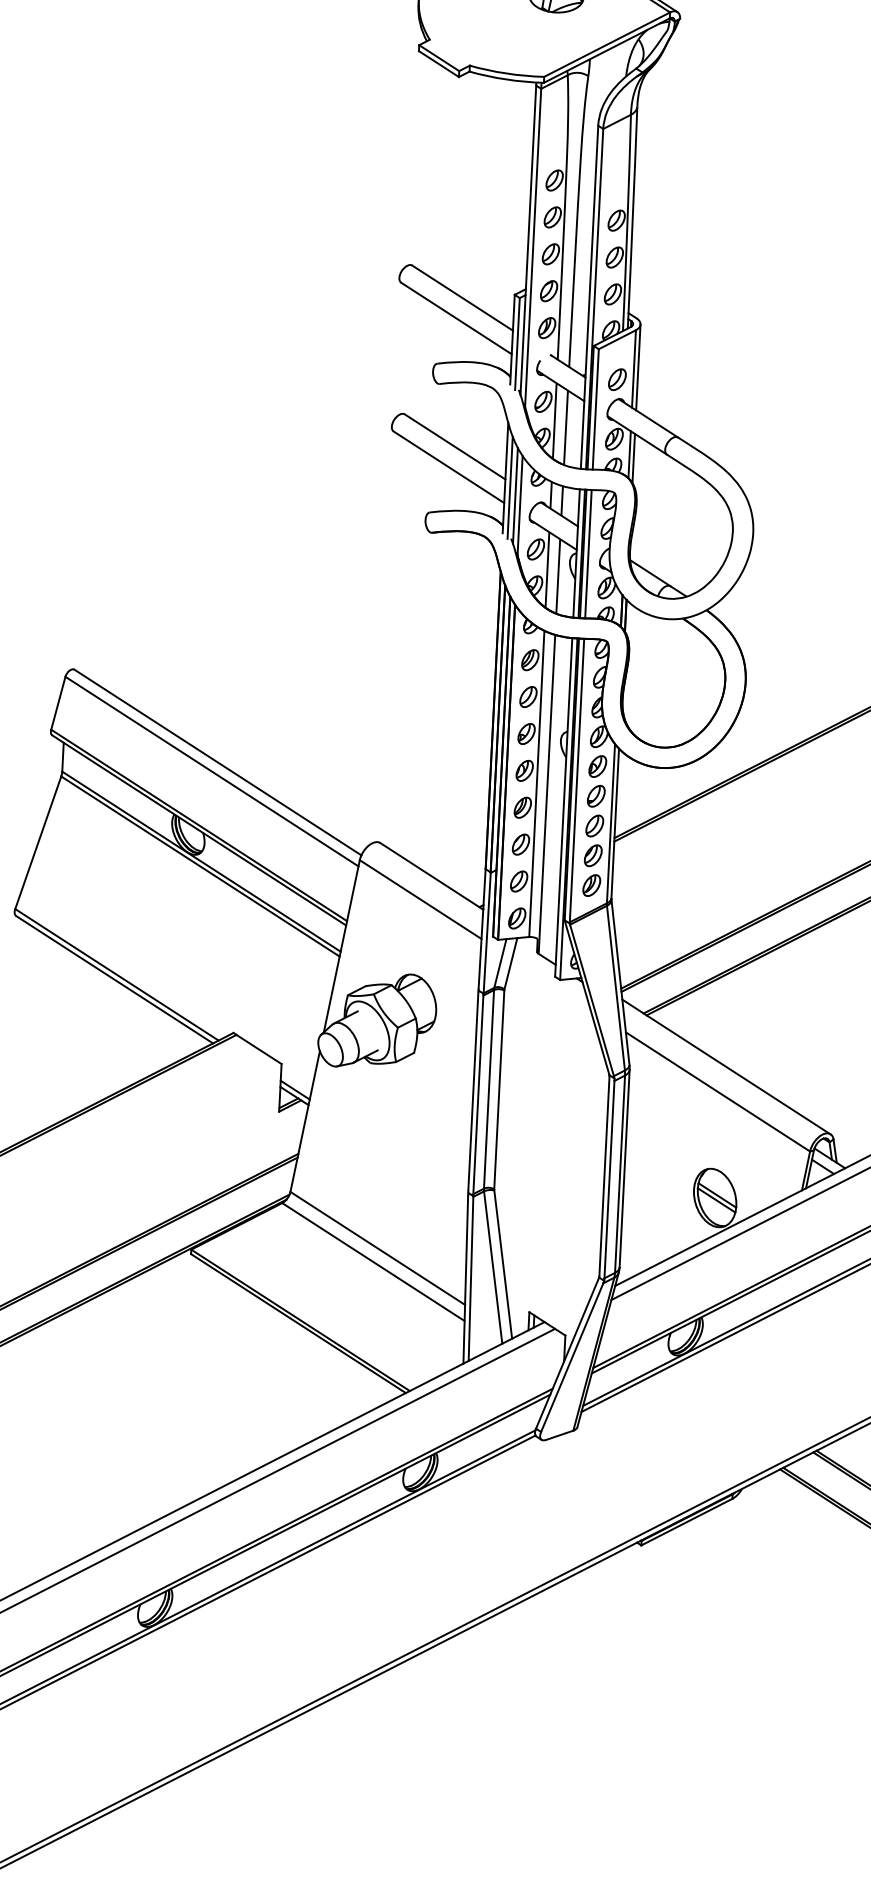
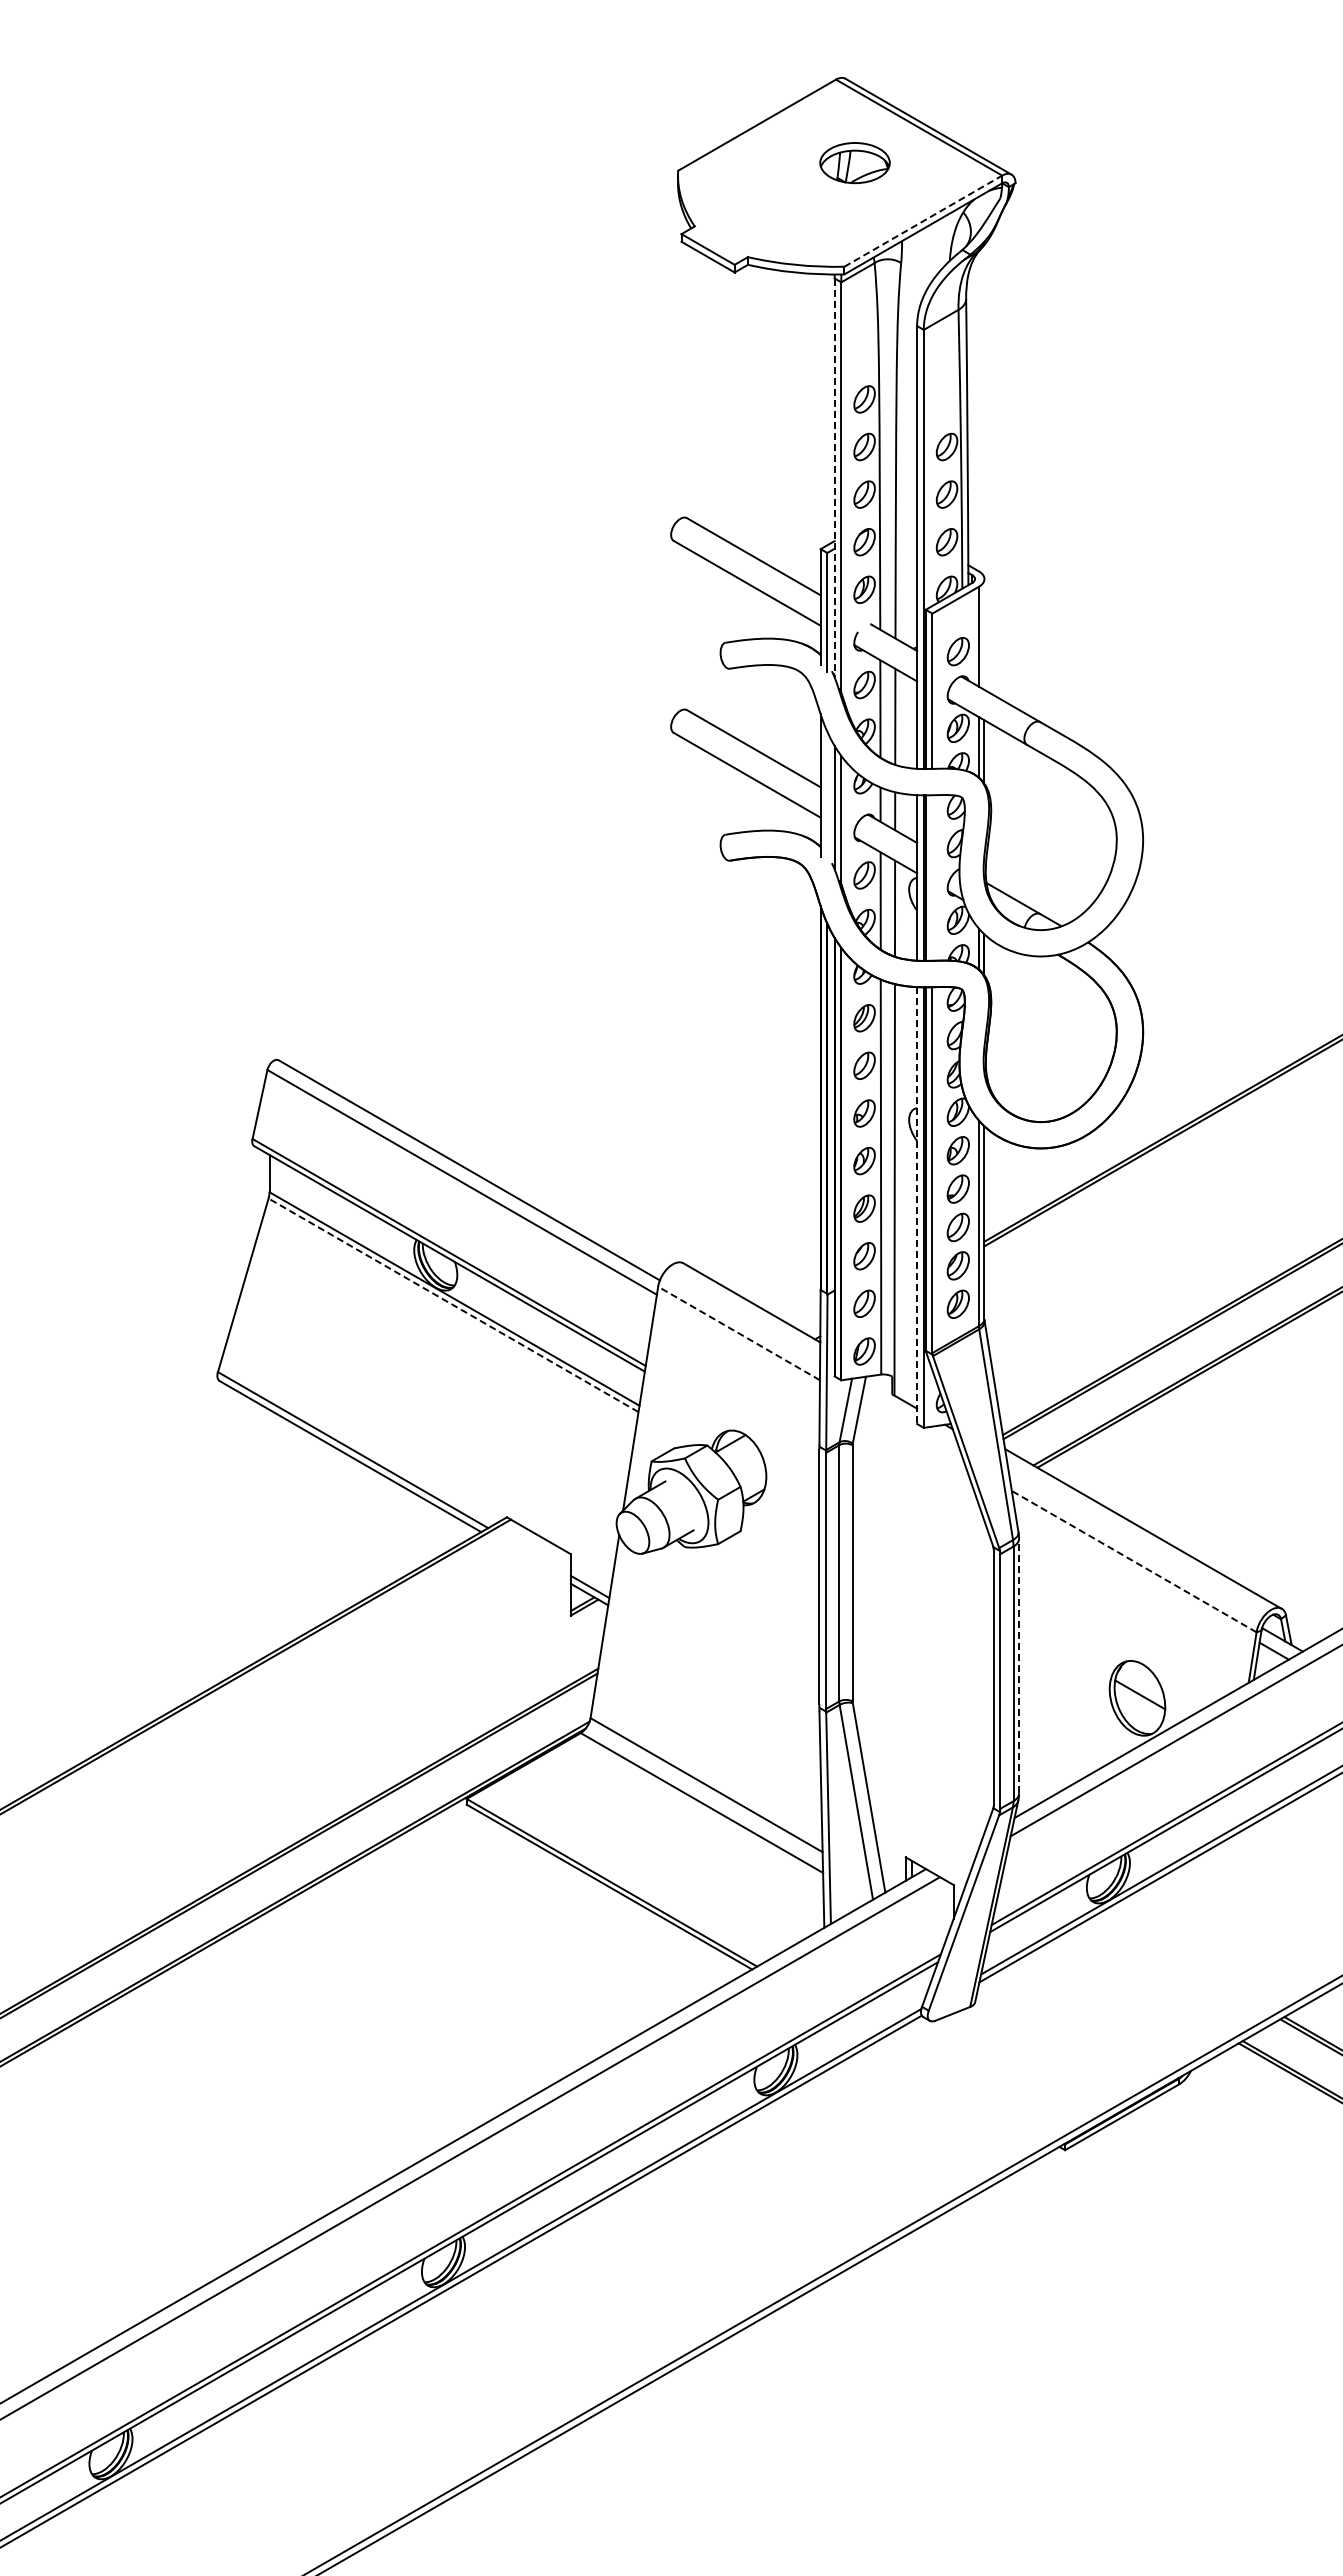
line: (607, 44) -> (923, 220), solid -> dashed
line: (528, 240) -> (834, 478), solid -> dashed
line: (638, 367) -> (984, 634), removed
line: (510, 487) -> (827, 797), removed
line: (588, 553) -> (932, 877), removed
line: (563, 808) -> (917, 1206), solid -> dashed
line: (200, 866) -> (453, 1305), solid -> dashed
line: (420, 899) -> (738, 1333), solid -> dashed
line: (717, 1091) -> (1133, 1561), solid -> dashed
line: (625, 1167) -> (1019, 1665), solid -> dashed
line: (716, 1199) -> (1139, 1700), removed

